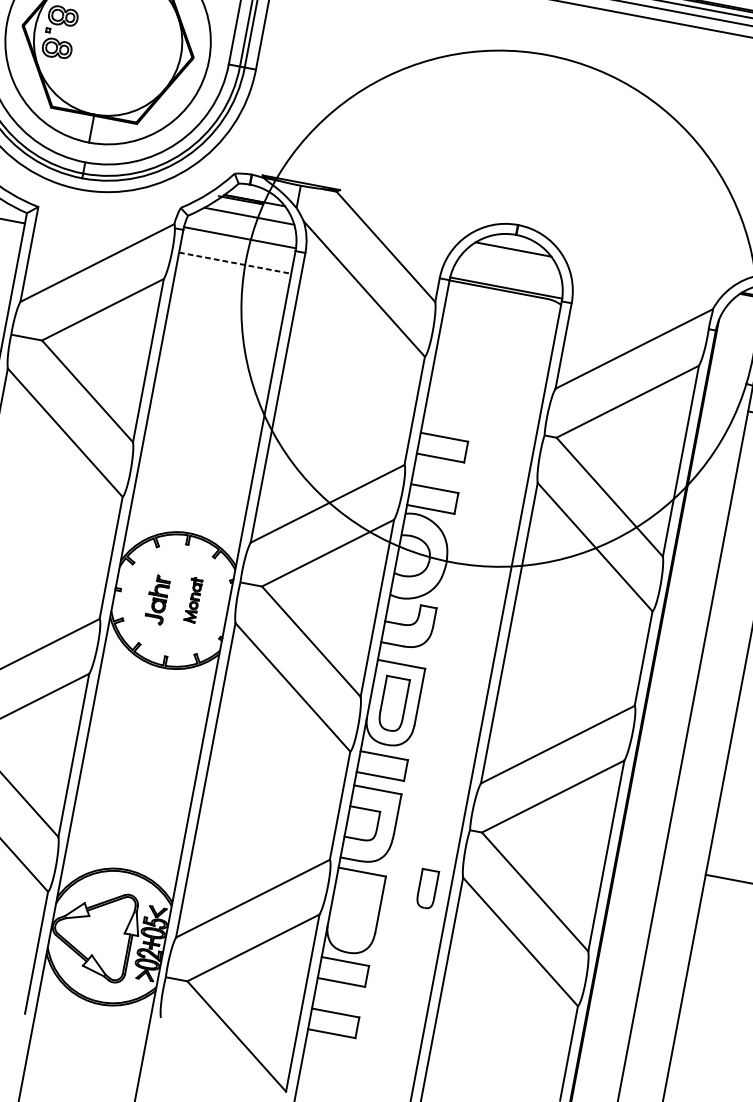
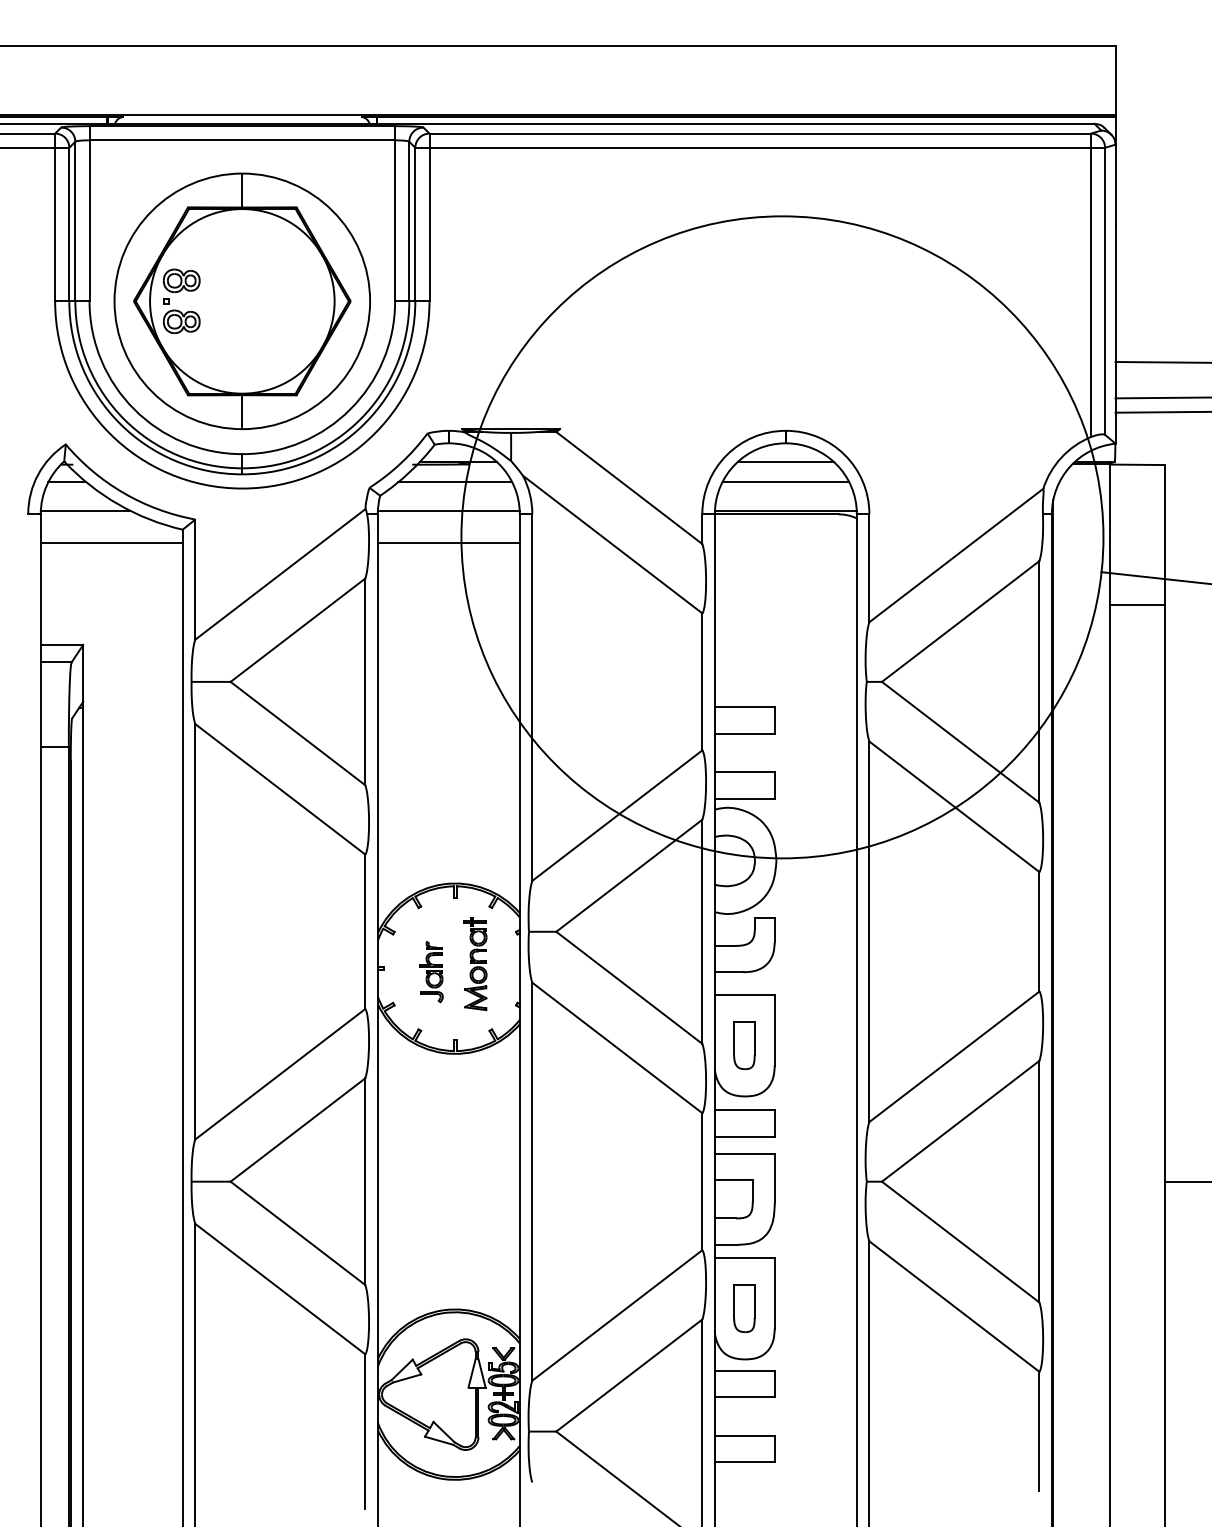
line: (234, 262) -> (448, 542), dashed -> solid
line: (510, 265) -> (785, 482), added
part: (193, 600) -> (475, 964), size x1.67
part: (393, 704) -> (744, 1045), size x0.71
part: (427, 889) -> (744, 1308), moved

